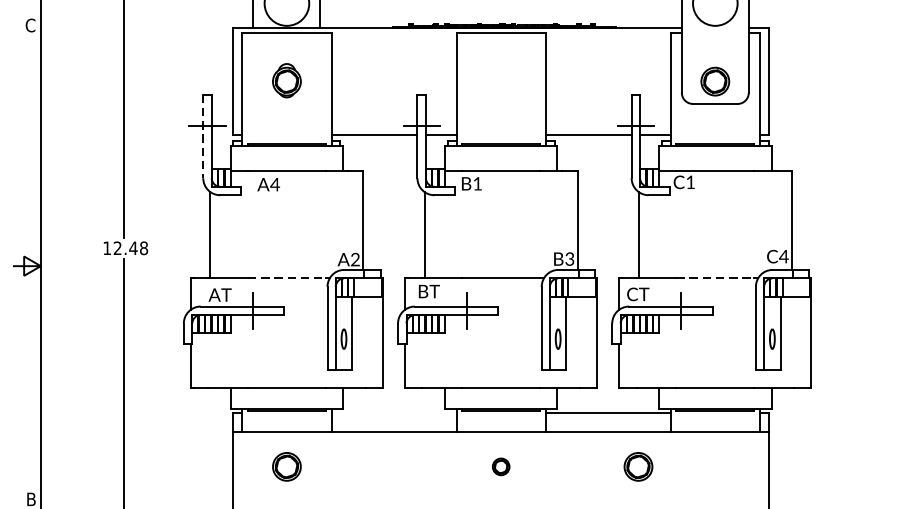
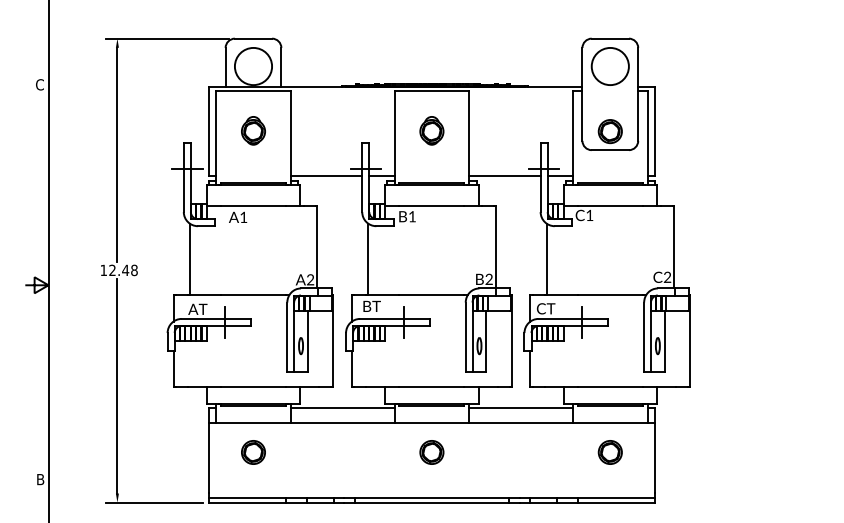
part: (500, 80) -> (431, 130), added
line: (202, 136) -> (183, 177), dashed -> solid
text: (274, 183) -> (243, 216), A4 -> A1
text: (783, 255) -> (667, 276), C4 -> C2
text: (569, 260) -> (488, 280), B3 -> B2
line: (286, 278) -> (253, 295), dashed -> solid
line: (715, 278) -> (610, 295), dashed -> solid
line: (393, 412) -> (342, 407), added
part: (500, 466) -> (431, 452), size x1.67
part: (637, 466) -> (609, 452), moved

